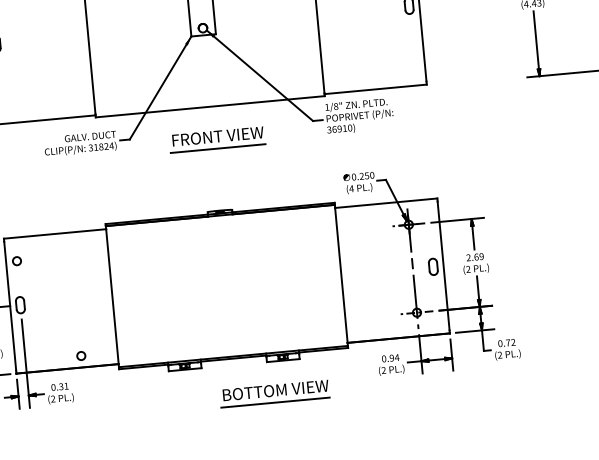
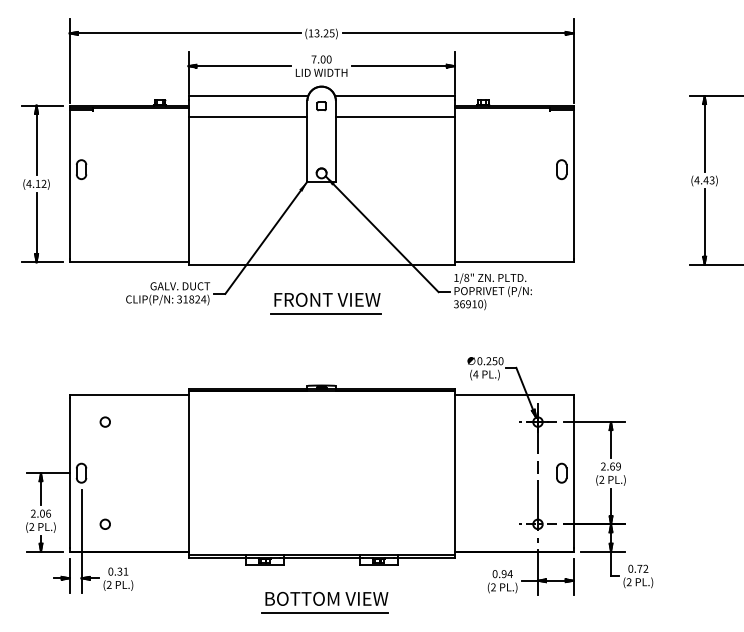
circle: (16, 260) -> (104, 421), moved
circle: (80, 355) -> (104, 523), moved
part: (274, 393) -> (324, 602), moved

